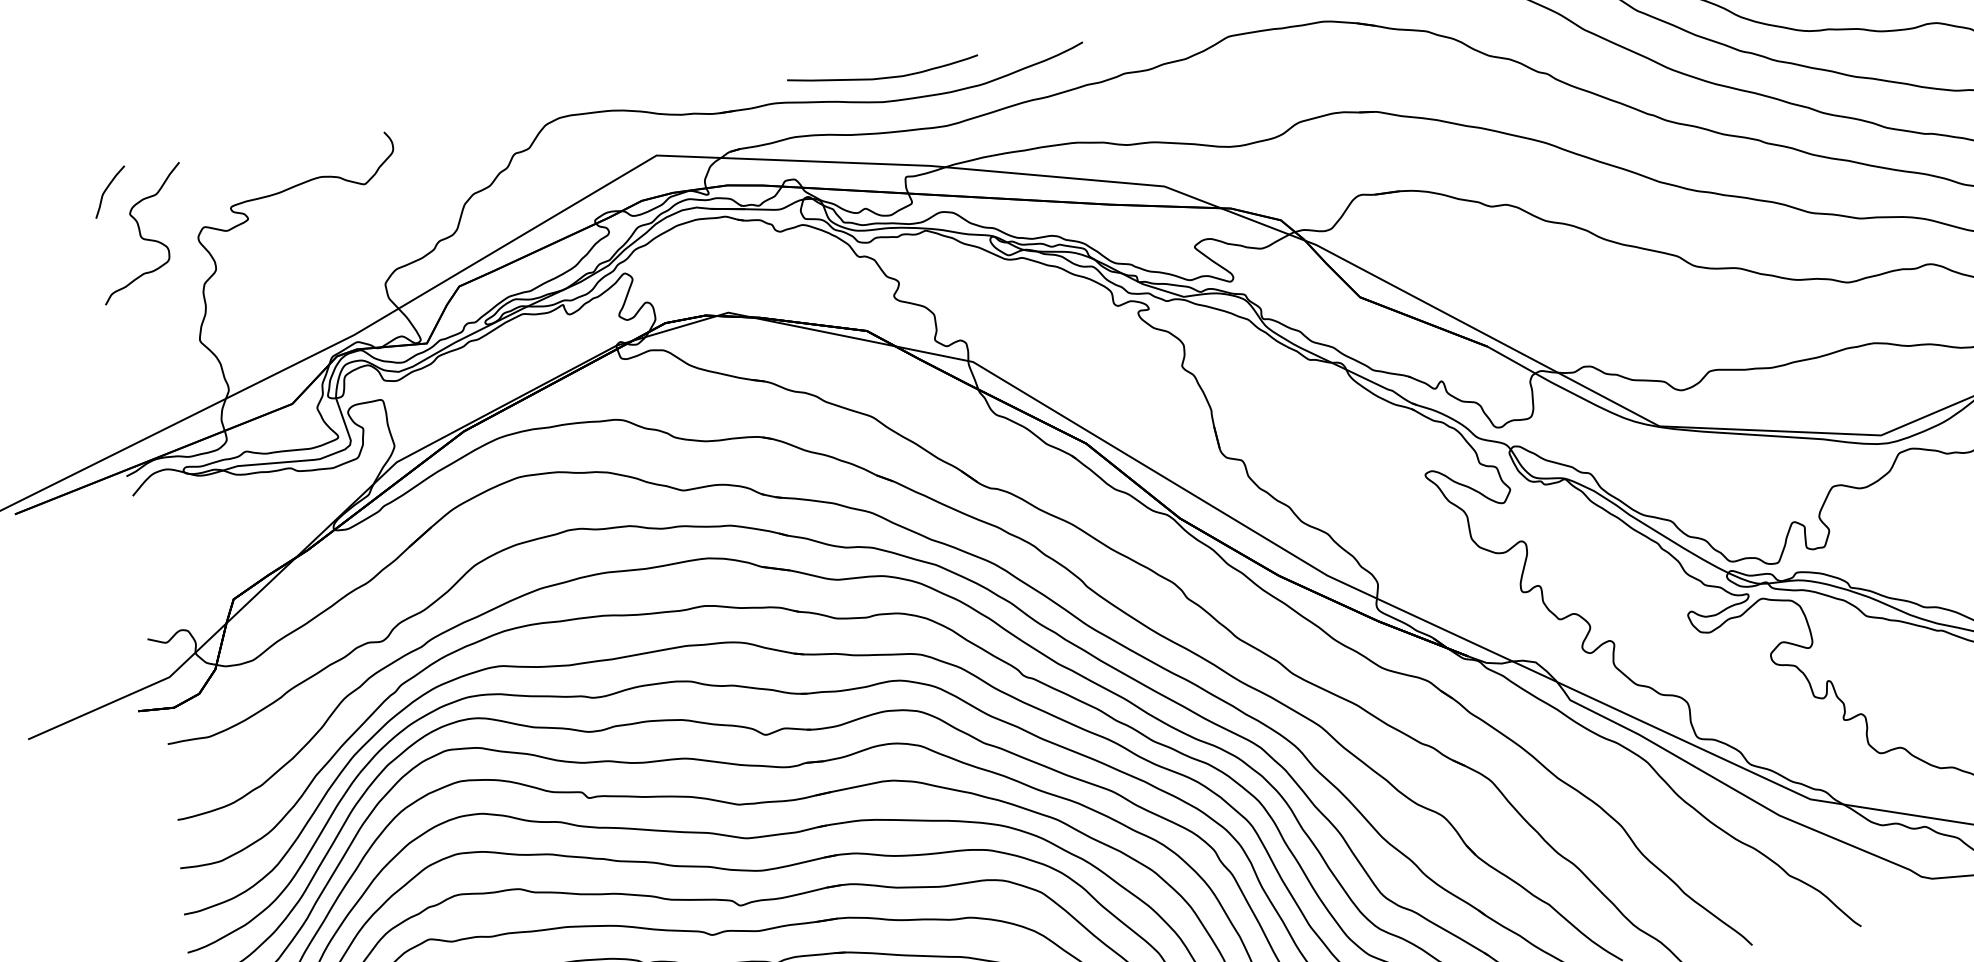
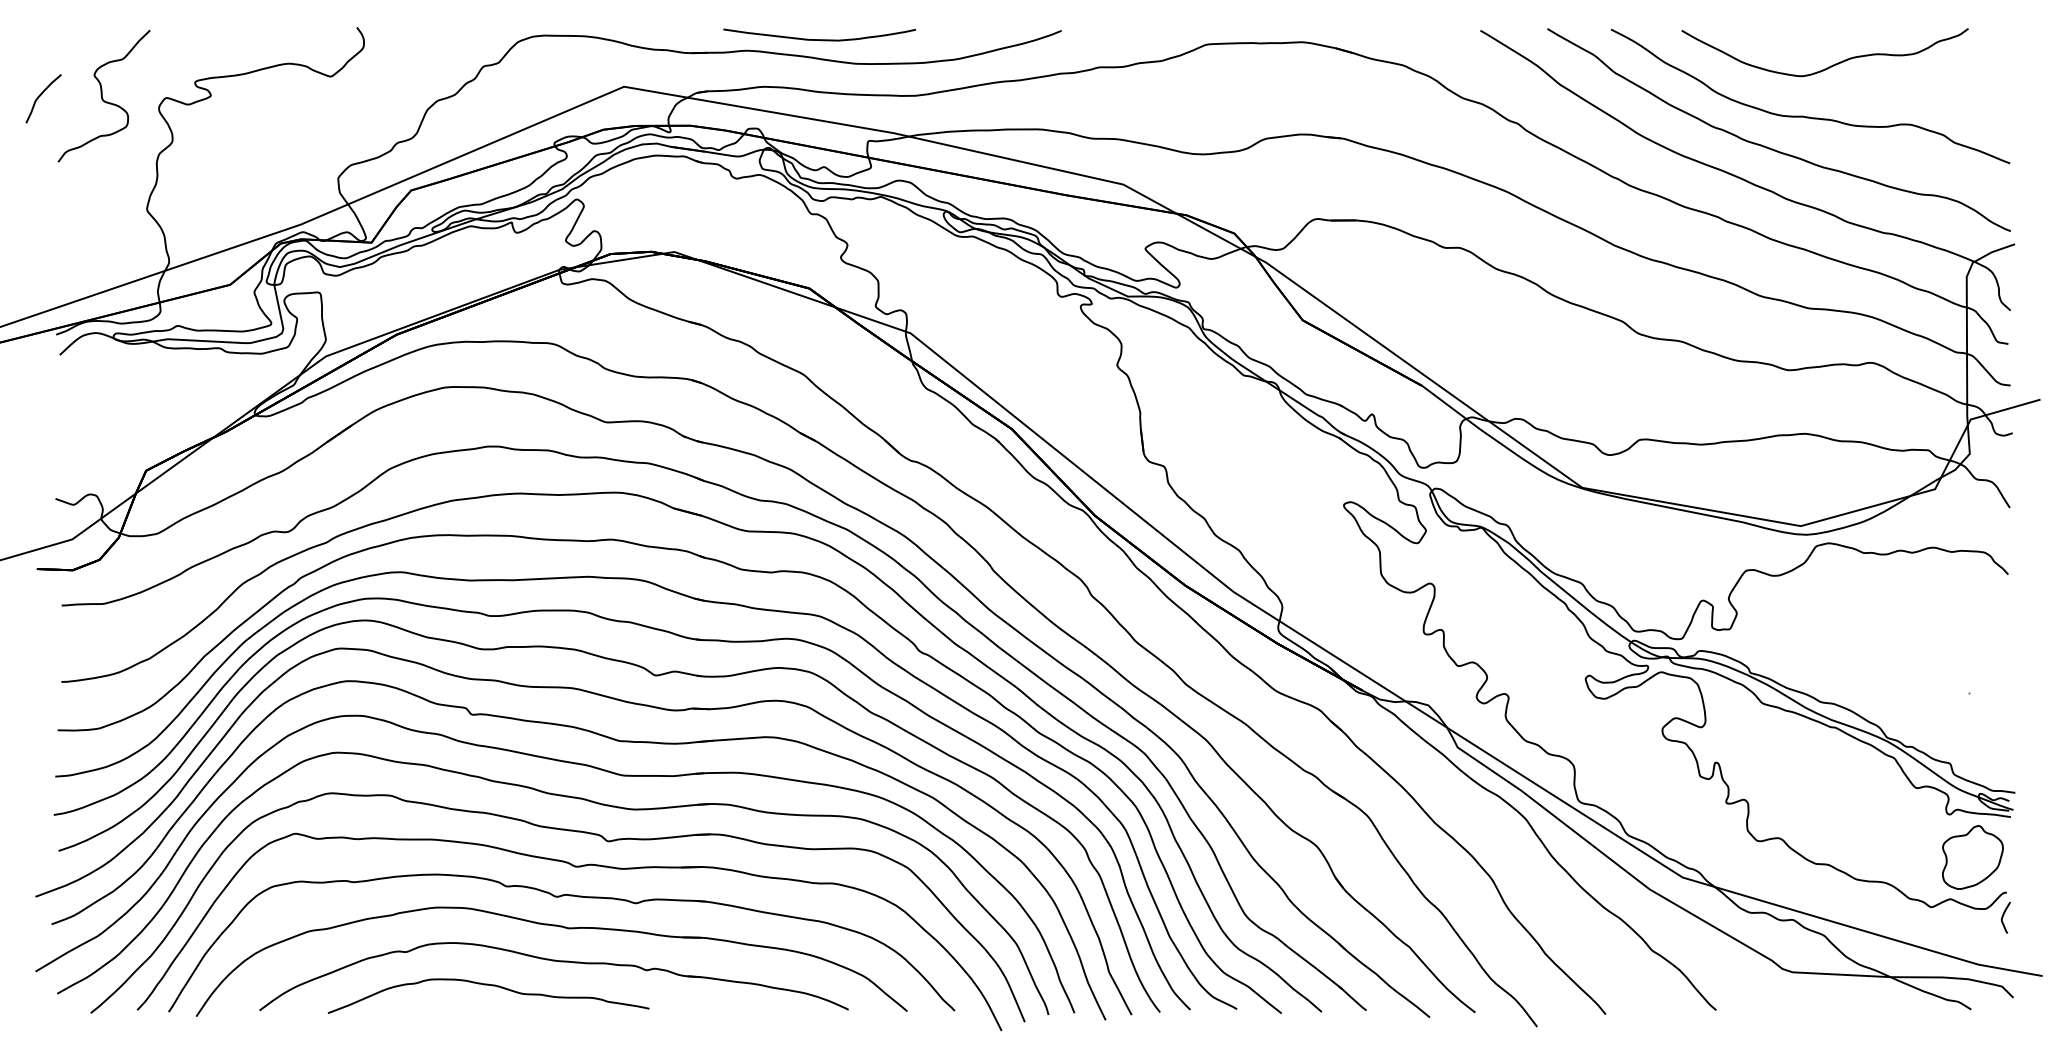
curve: (883, 77) -> (819, 39), moved
curve: (107, 189) -> (41, 95), moved

